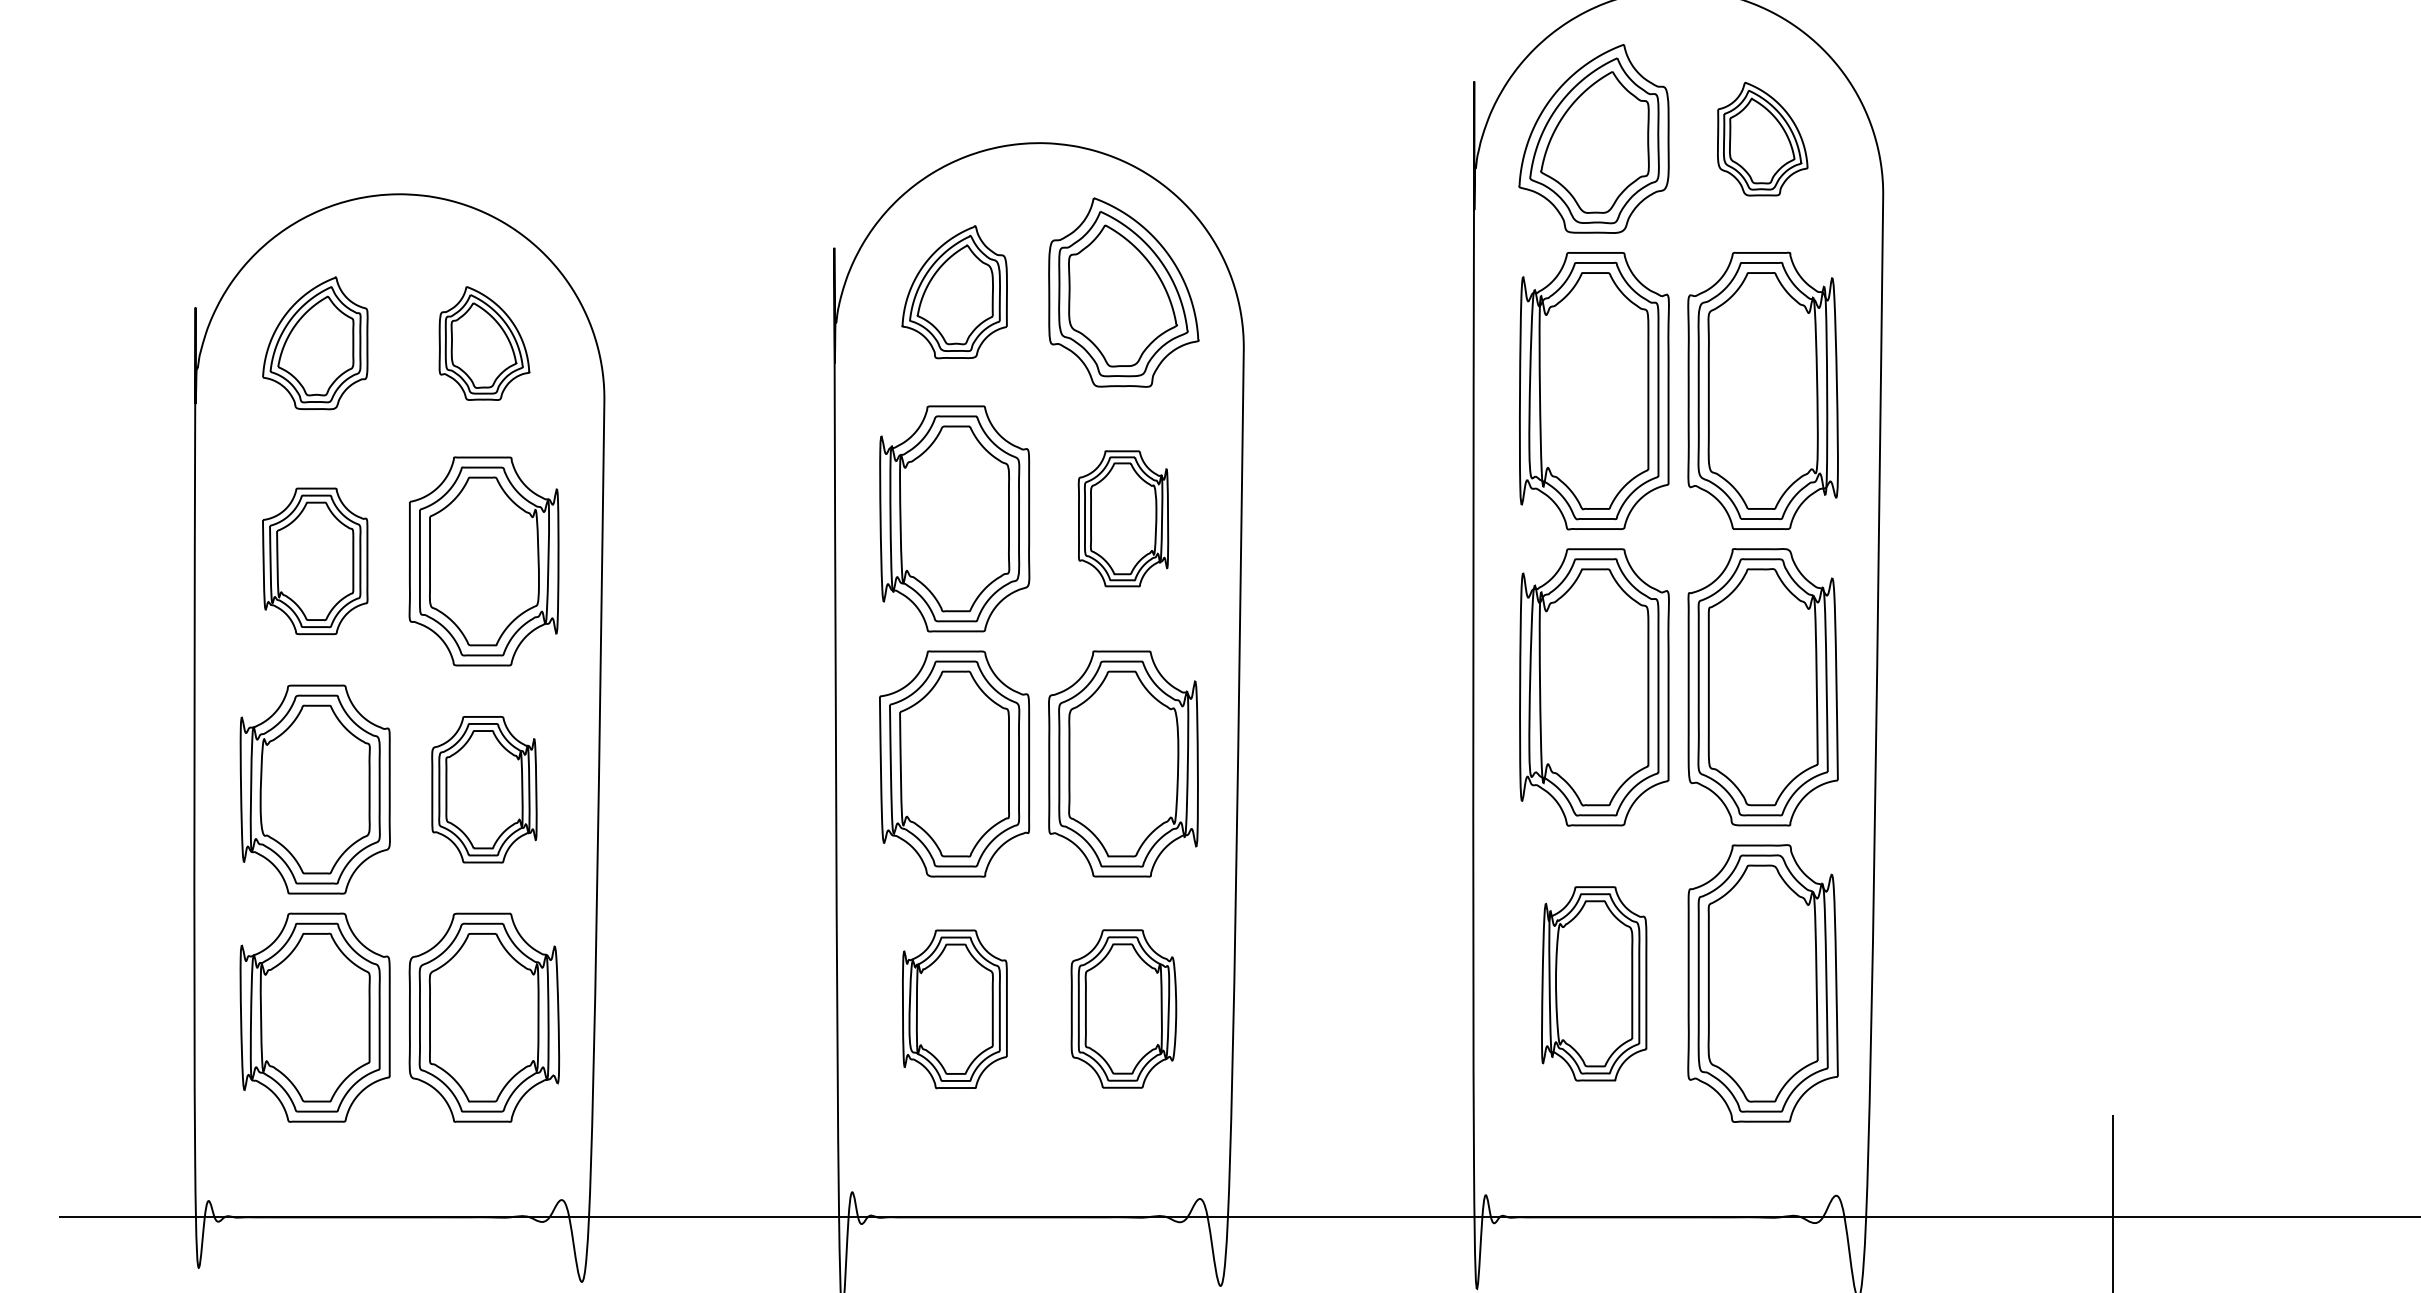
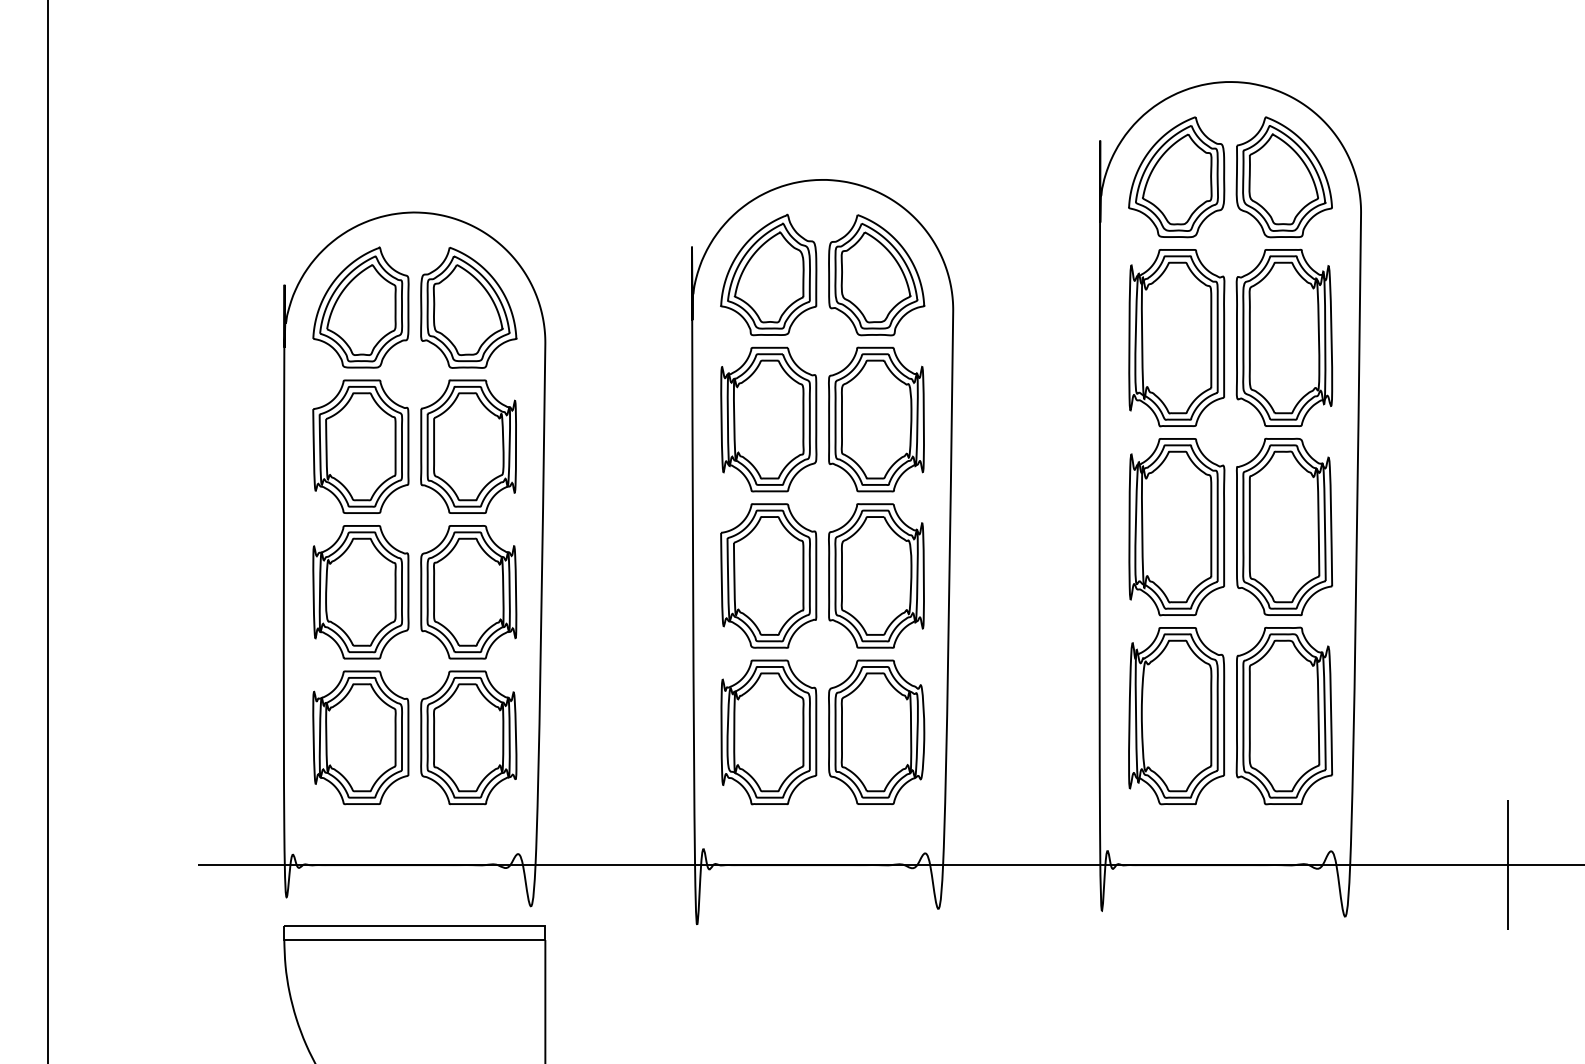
part: (1761, 139) -> (1283, 177), size x1.67
part: (954, 291) -> (768, 274), size x1.43
part: (314, 343) -> (360, 307), size x1.43
part: (483, 343) -> (468, 307), size x1.67
part: (1123, 518) -> (876, 419), size x1.67
part: (314, 561) -> (360, 446), size x1.43
part: (483, 789) -> (468, 592), size x1.43
part: (1593, 984) -> (1176, 716), size x1.43
part: (1123, 1007) -> (876, 731), size x1.43
part: (954, 1009) -> (768, 732), size x1.43

